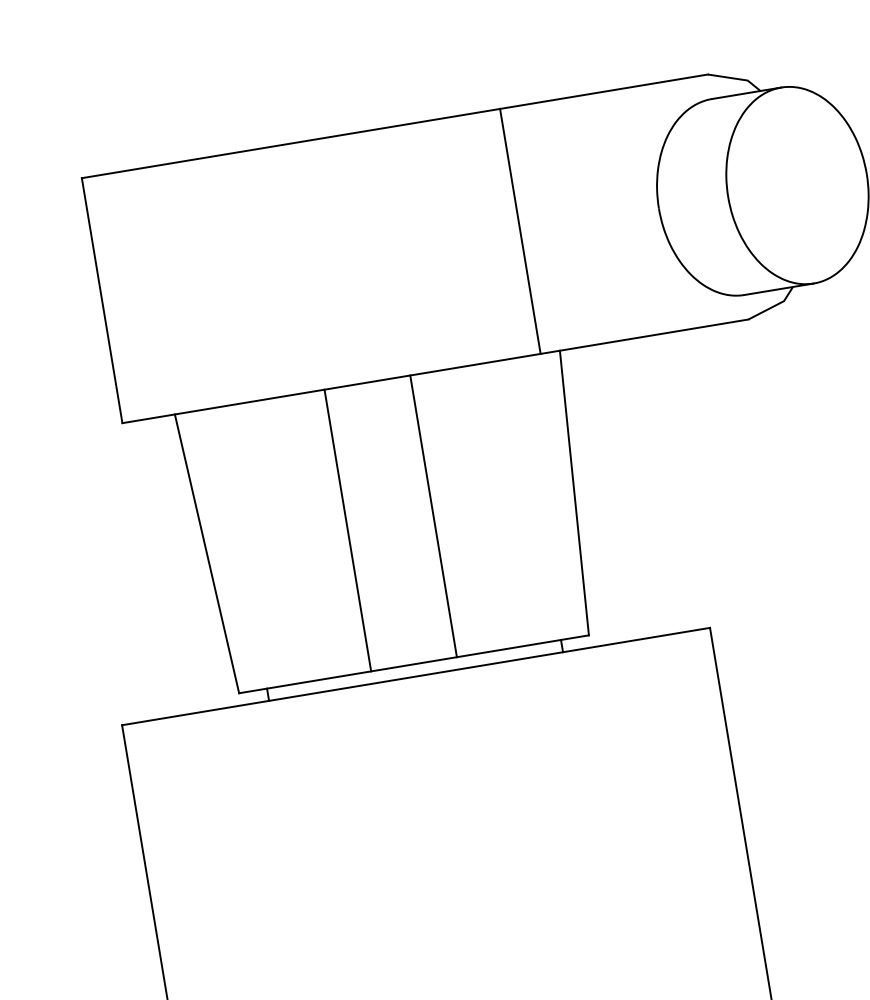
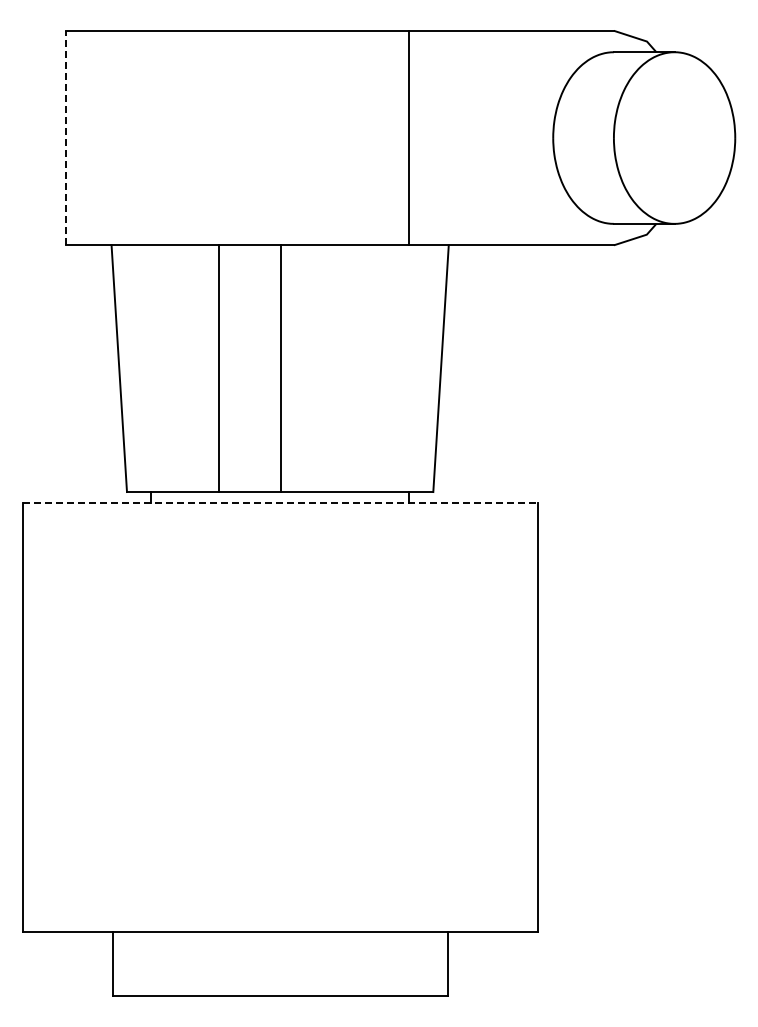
line: (519, 230) -> (408, 137), moved
line: (101, 300) -> (65, 137), solid -> dashed
line: (433, 516) -> (280, 368), moved
line: (347, 530) -> (218, 368), moved
line: (416, 676) -> (280, 502), solid -> dashed

